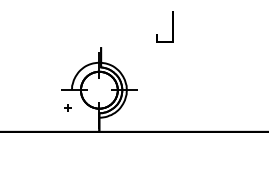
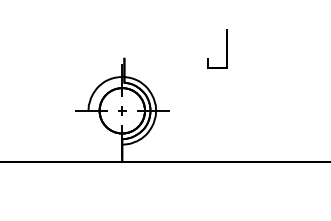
part: (172, 26) -> (227, 48), moved
part: (67, 107) -> (121, 109), moved

